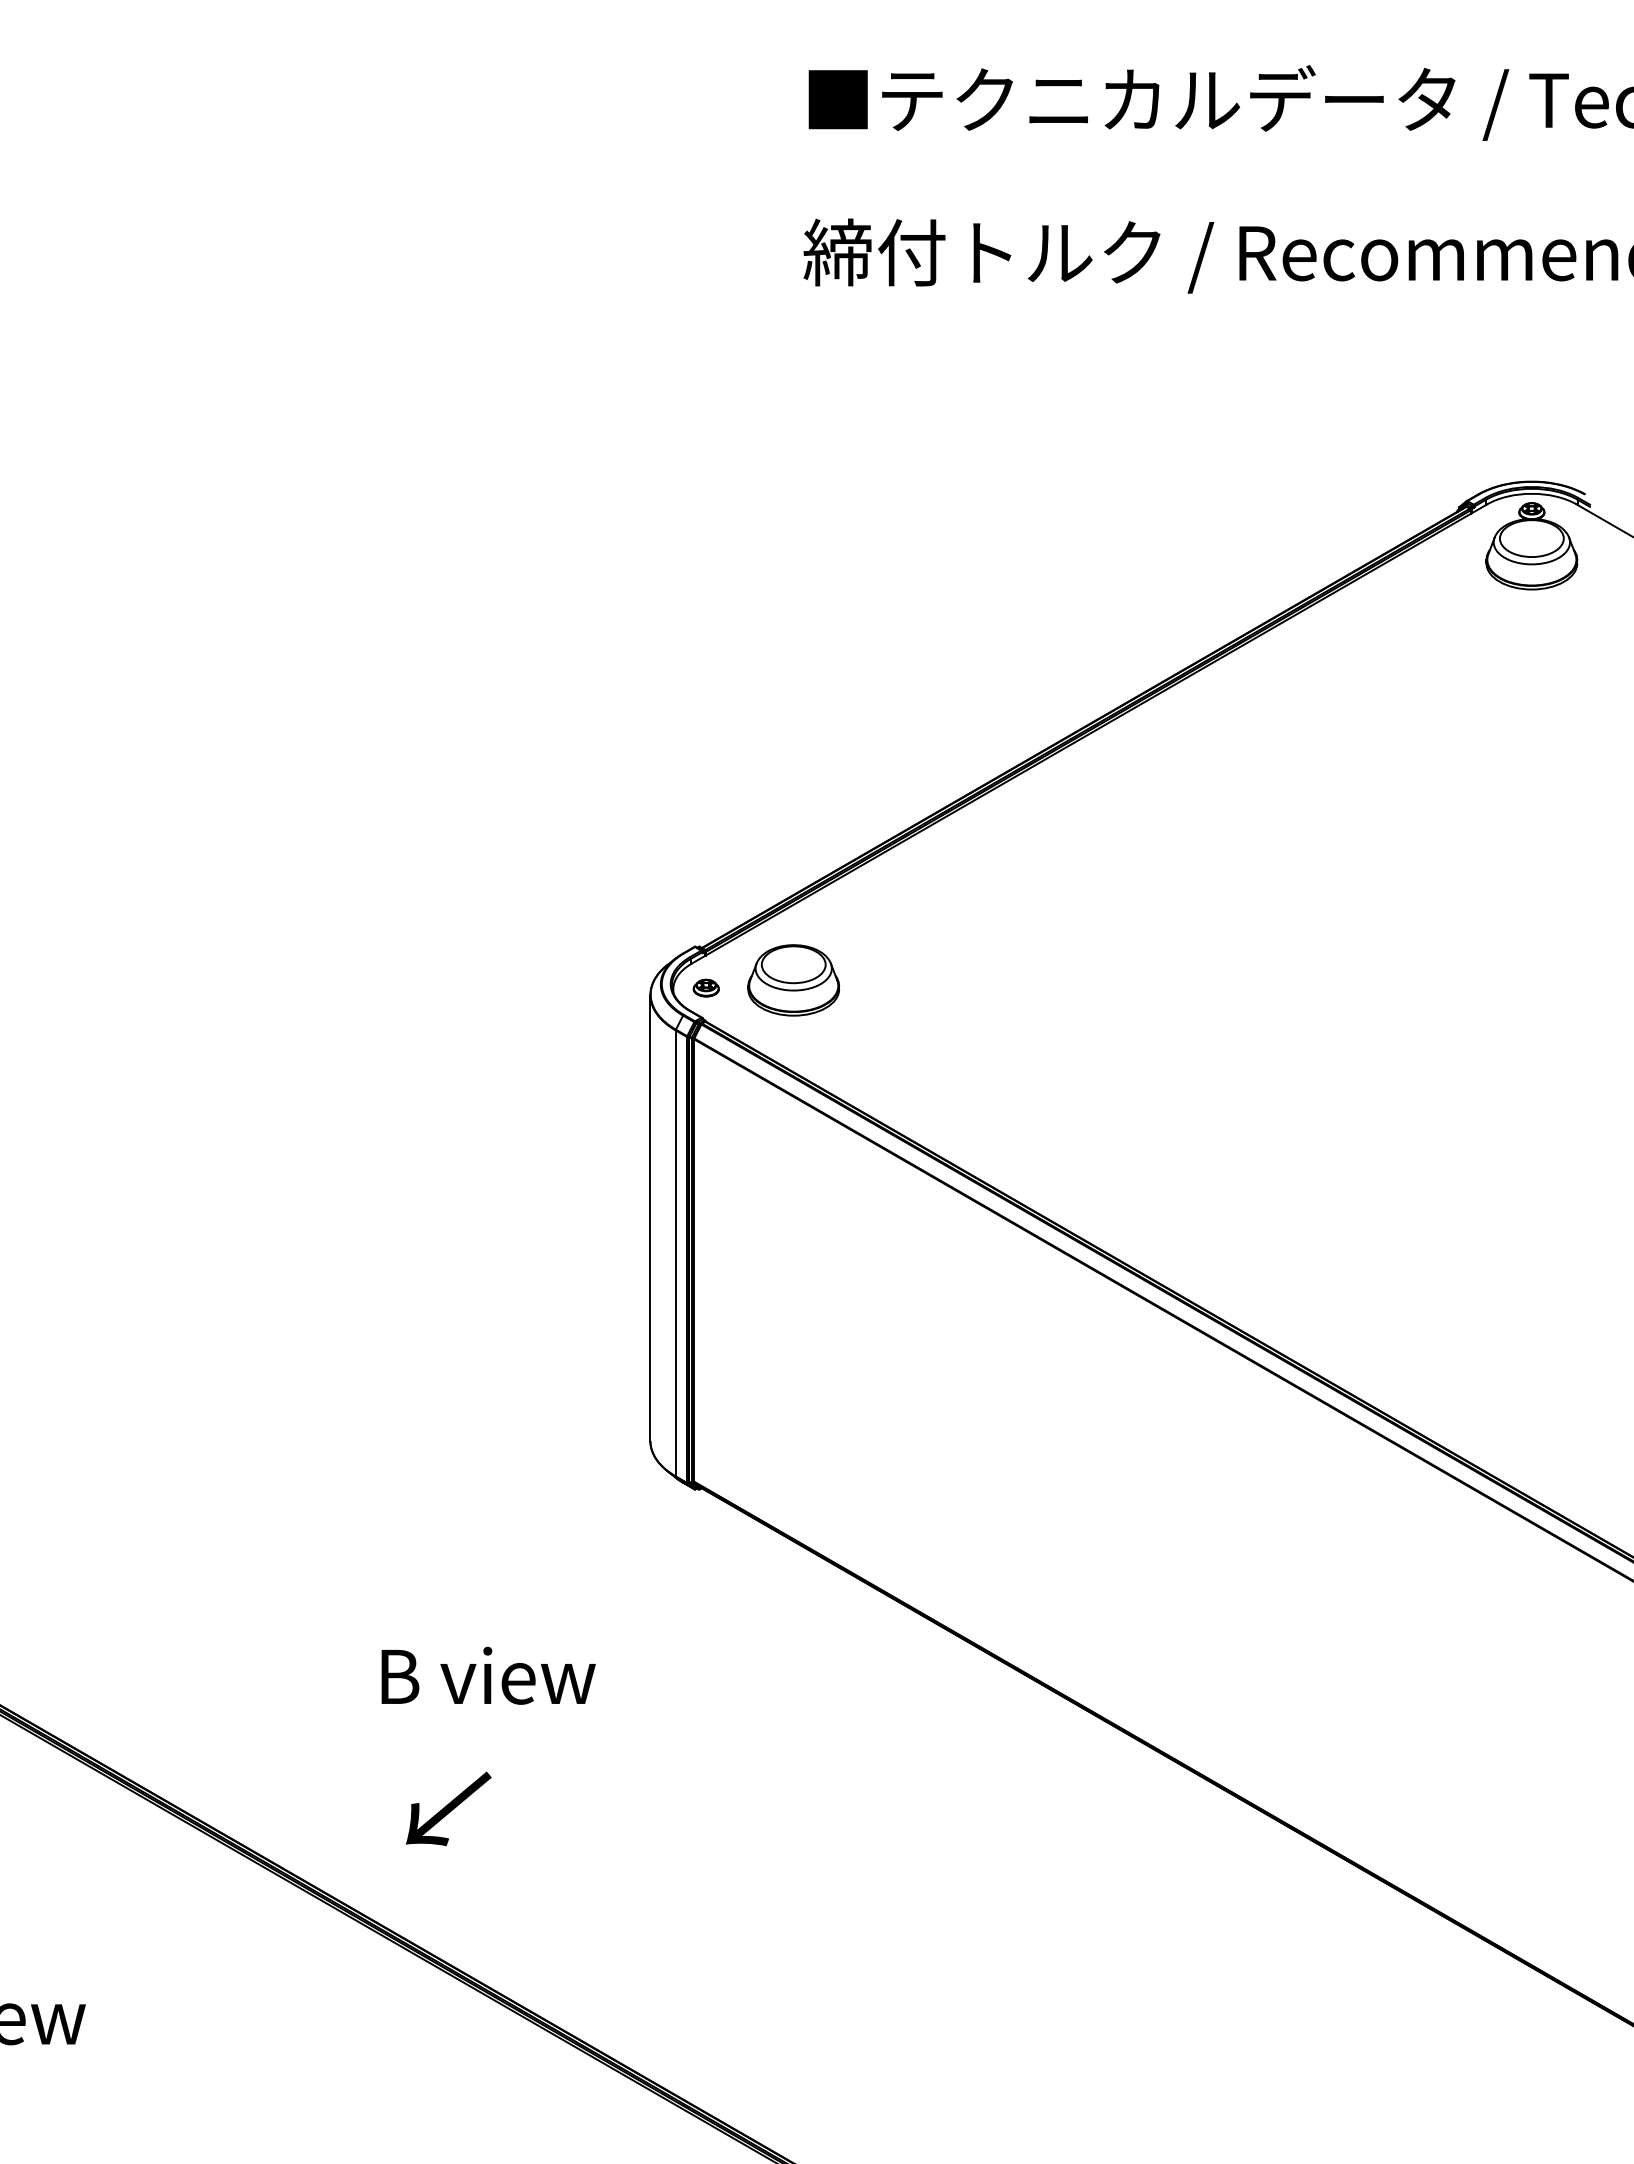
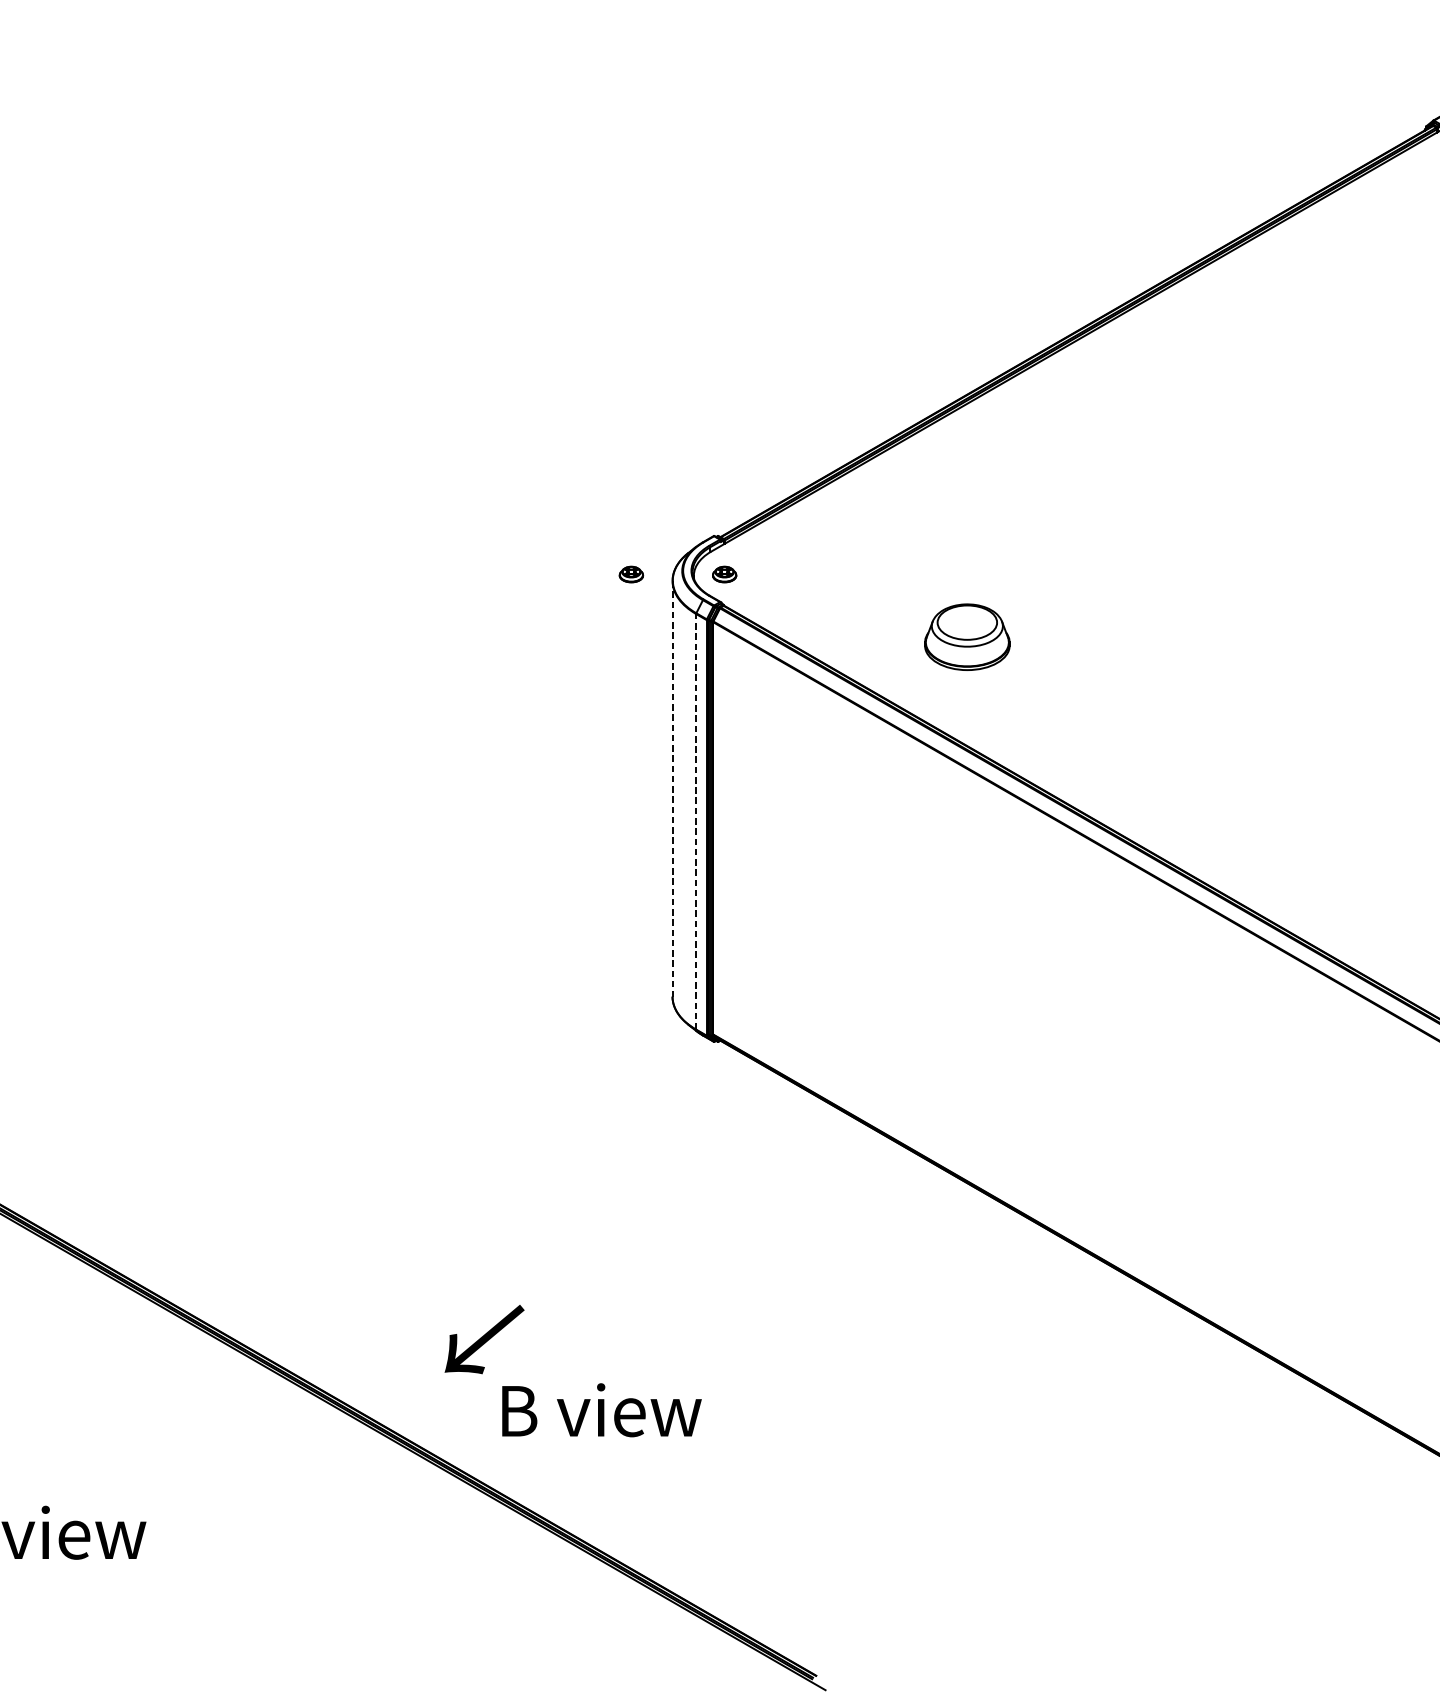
part: (793, 980) -> (967, 637), moved
part: (605, 987) -> (630, 573), added
line: (650, 1218) -> (672, 789), solid -> dashed
line: (675, 1253) -> (695, 821), solid -> dashed
text: (488, 1675) -> (601, 1409), moved

